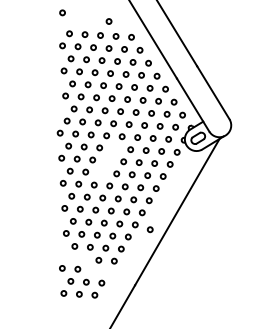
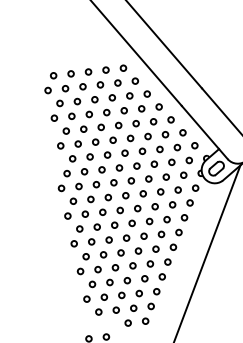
circle: (62, 12) -> (41, 53), removed
circle: (108, 21) -> (94, 54), removed
part: (107, 160) -> (119, 210), added
circle: (149, 229) -> (179, 279), removed

